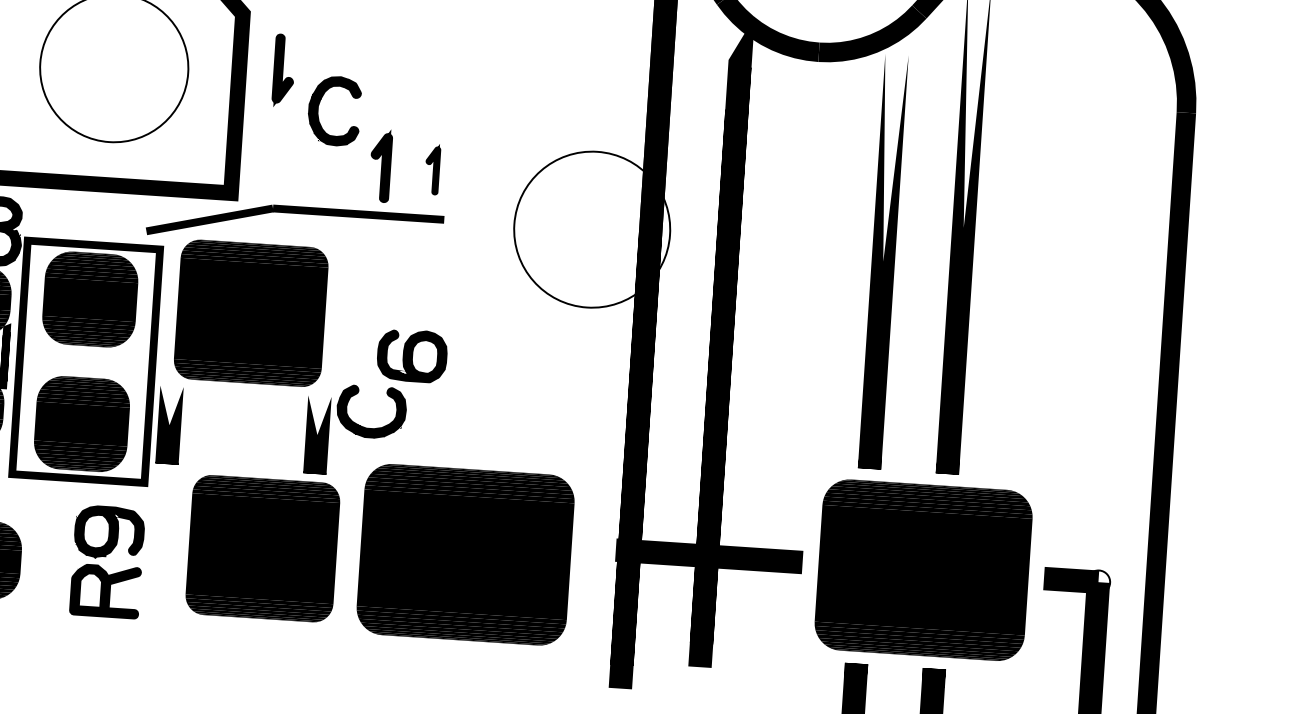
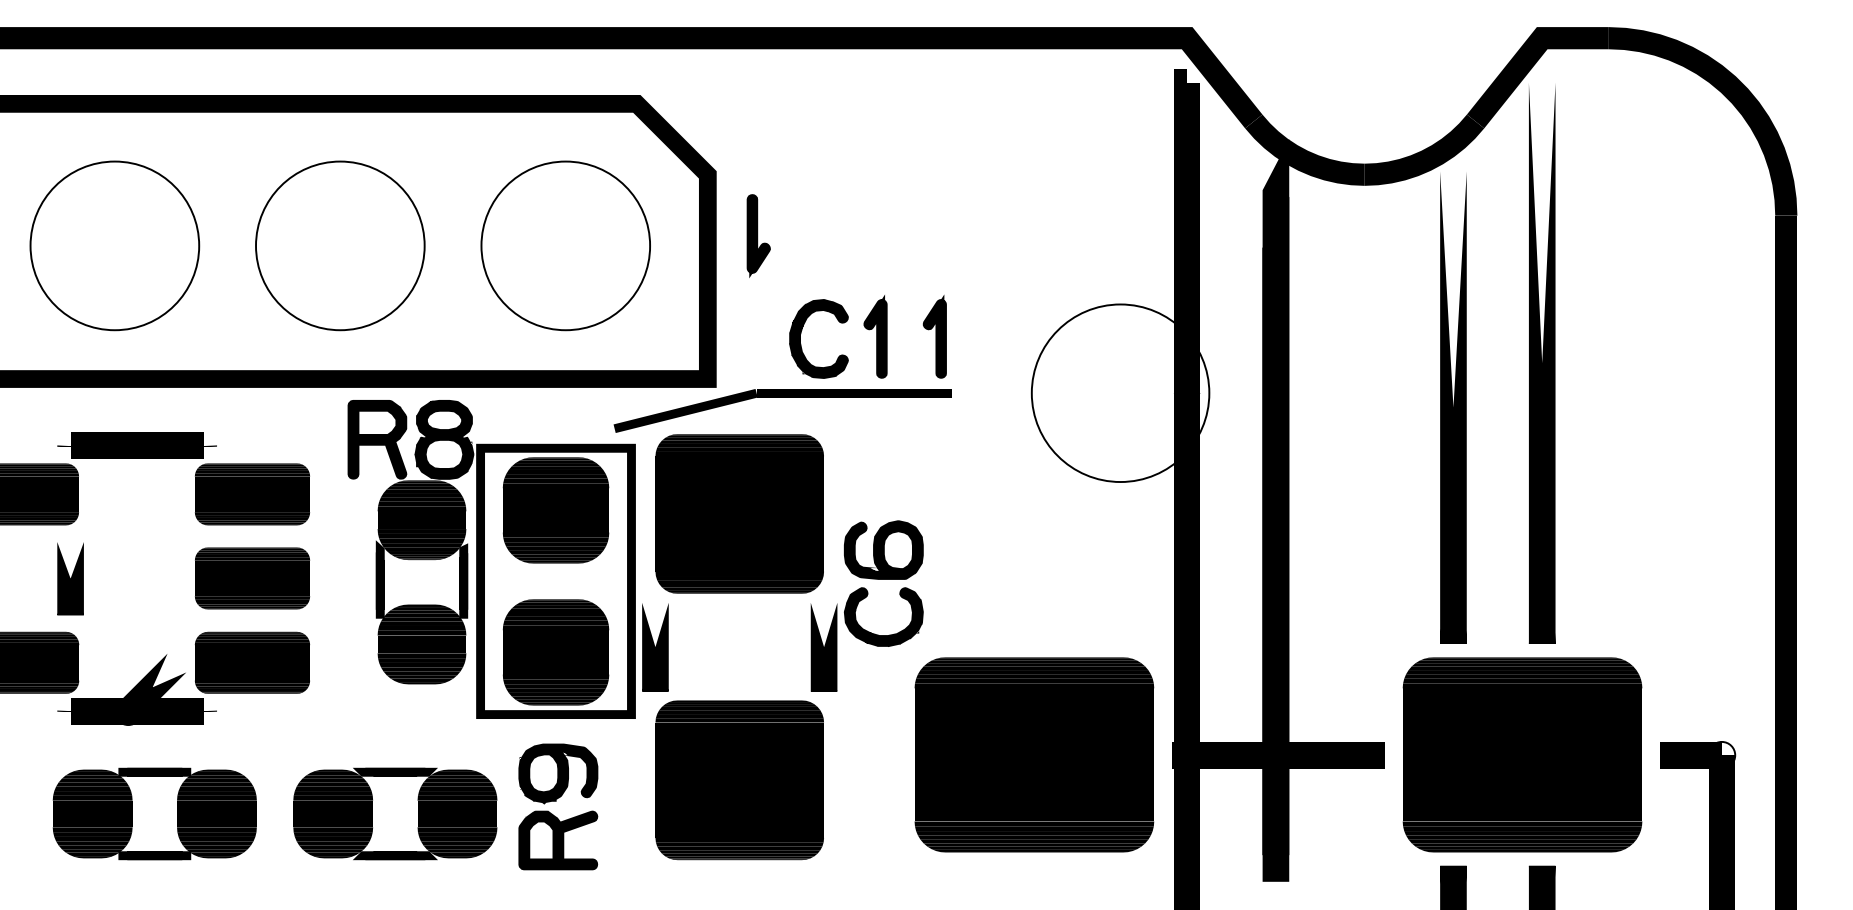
part: (319, 105) -> (801, 333), moved
part: (432, 169) -> (934, 336), size x1.43
part: (412, 355) -> (883, 549), moved
part: (262, 548) -> (739, 780), moved
part: (465, 554) -> (1034, 754), moved
part: (107, 561) -> (558, 806), moved

